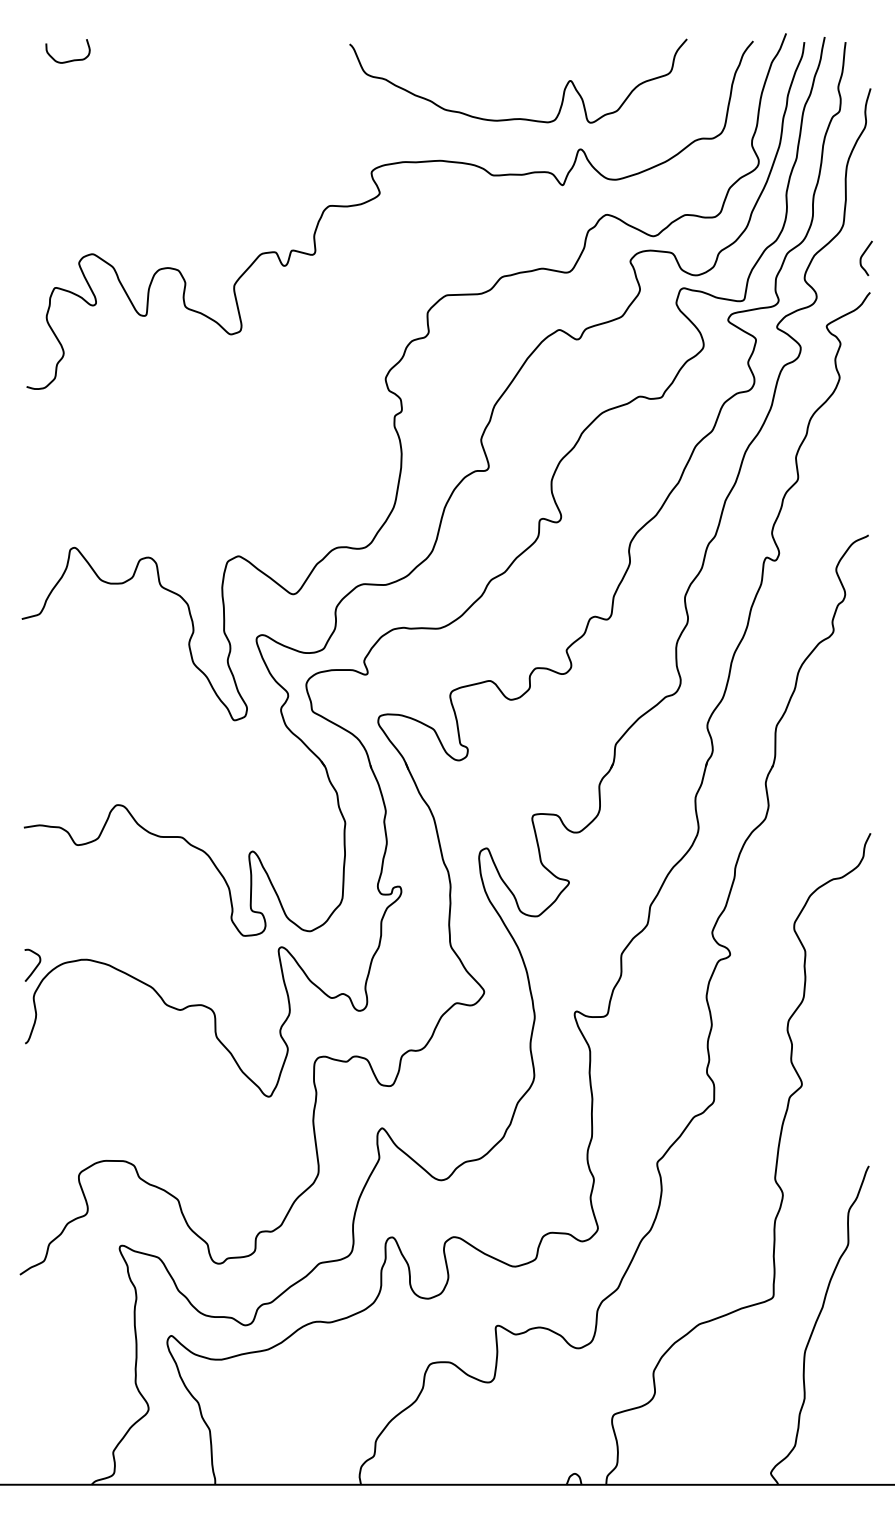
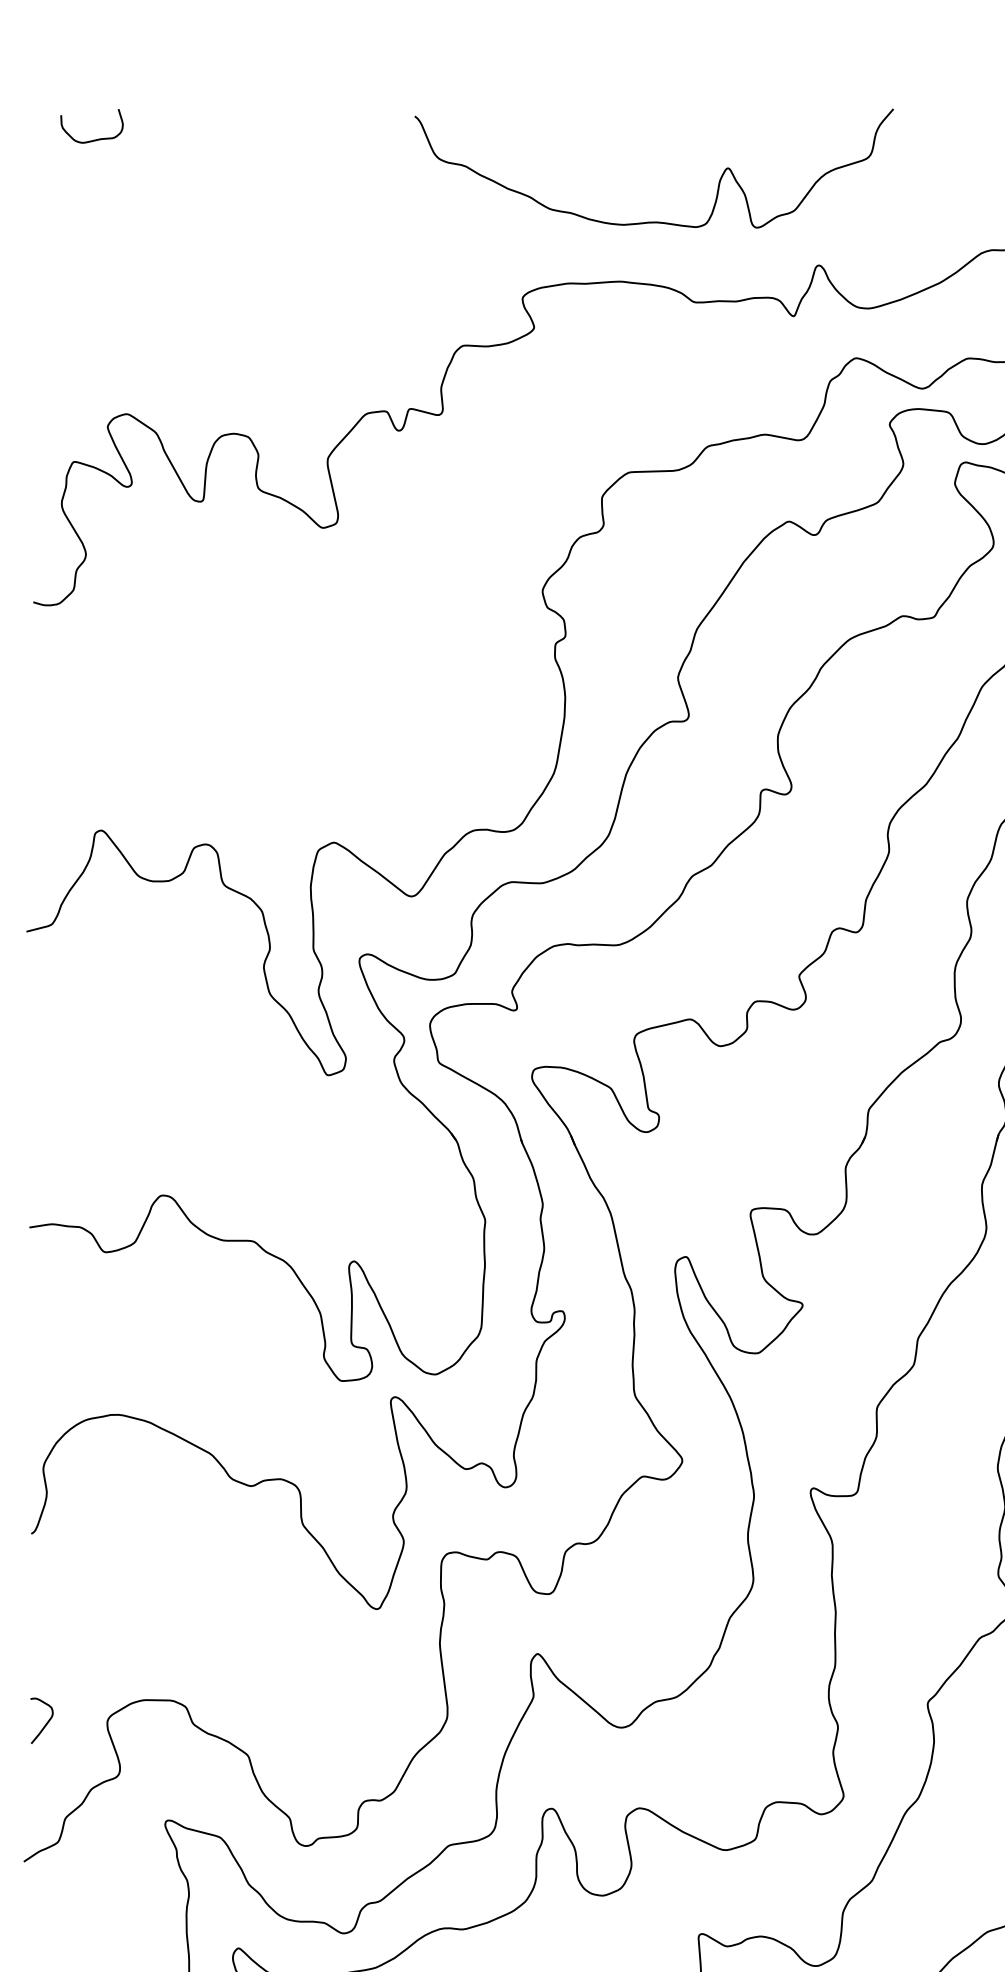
curve: (518, 118) -> (654, 221), moved
curve: (35, 966) -> (45, 1722), moved

